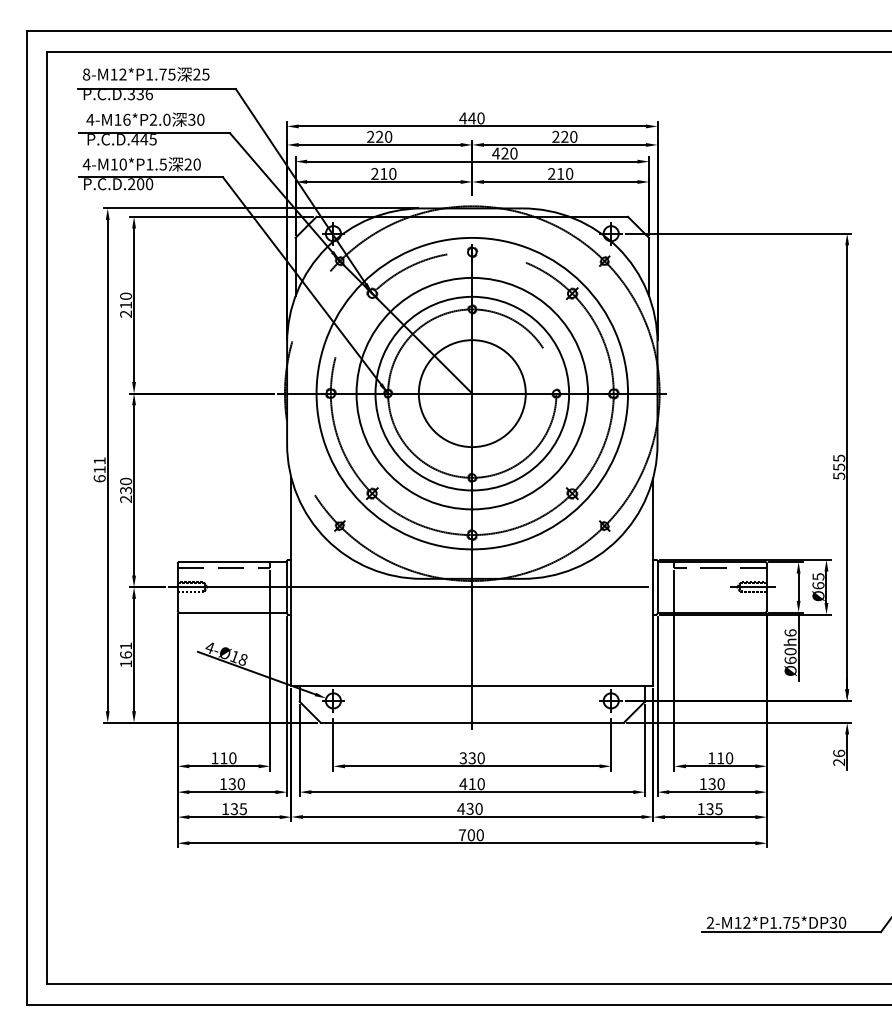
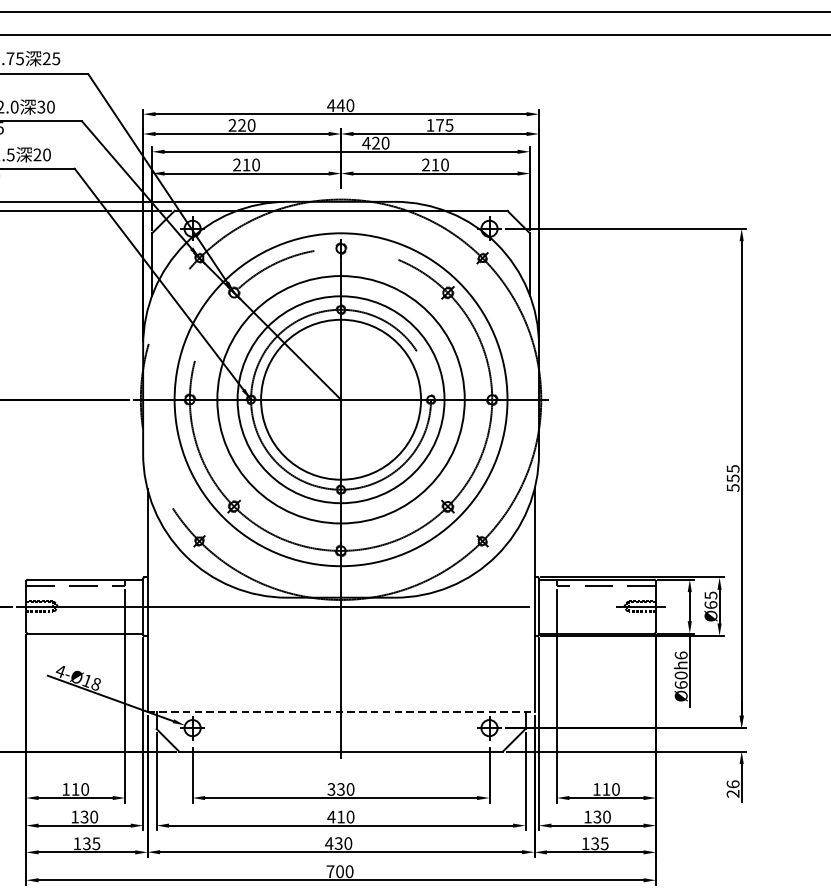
text: (564, 136) -> (439, 124), 220 -> 175
circle: (471, 393) -> (340, 399), size x1.4
line: (472, 685) -> (341, 711), solid -> dashed

